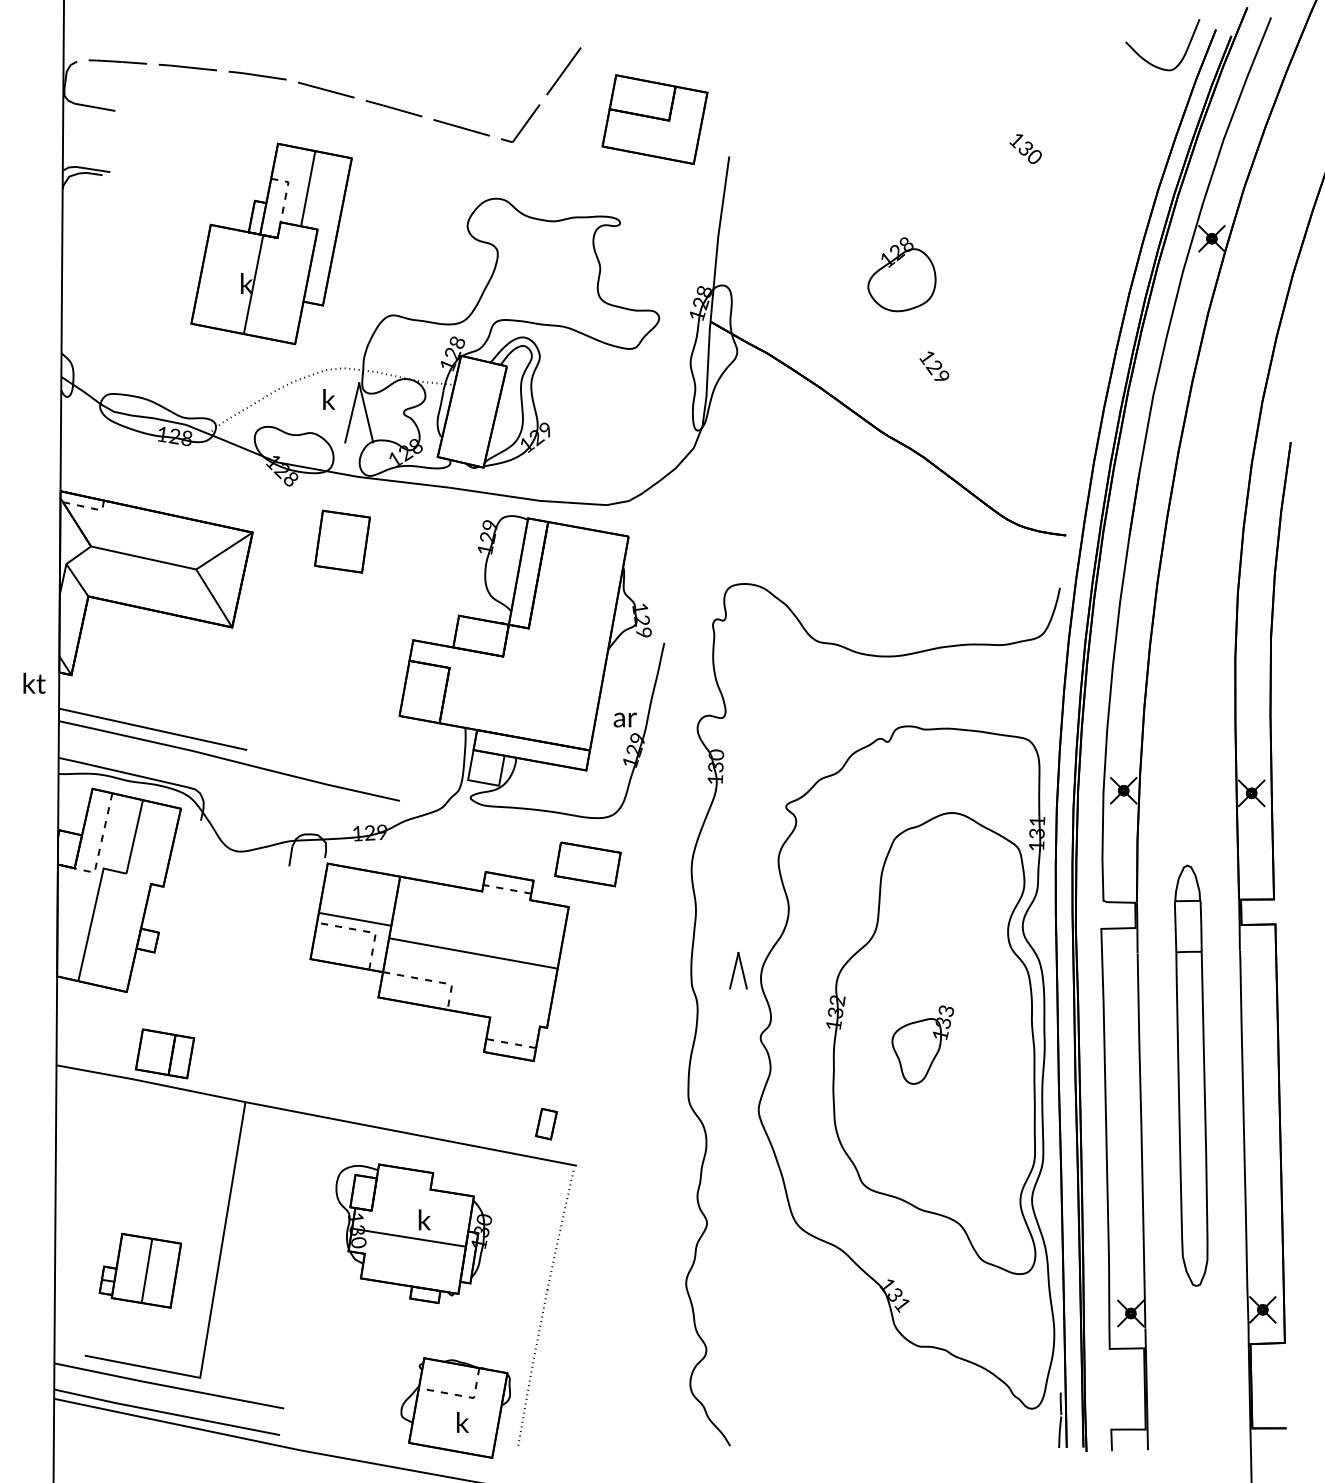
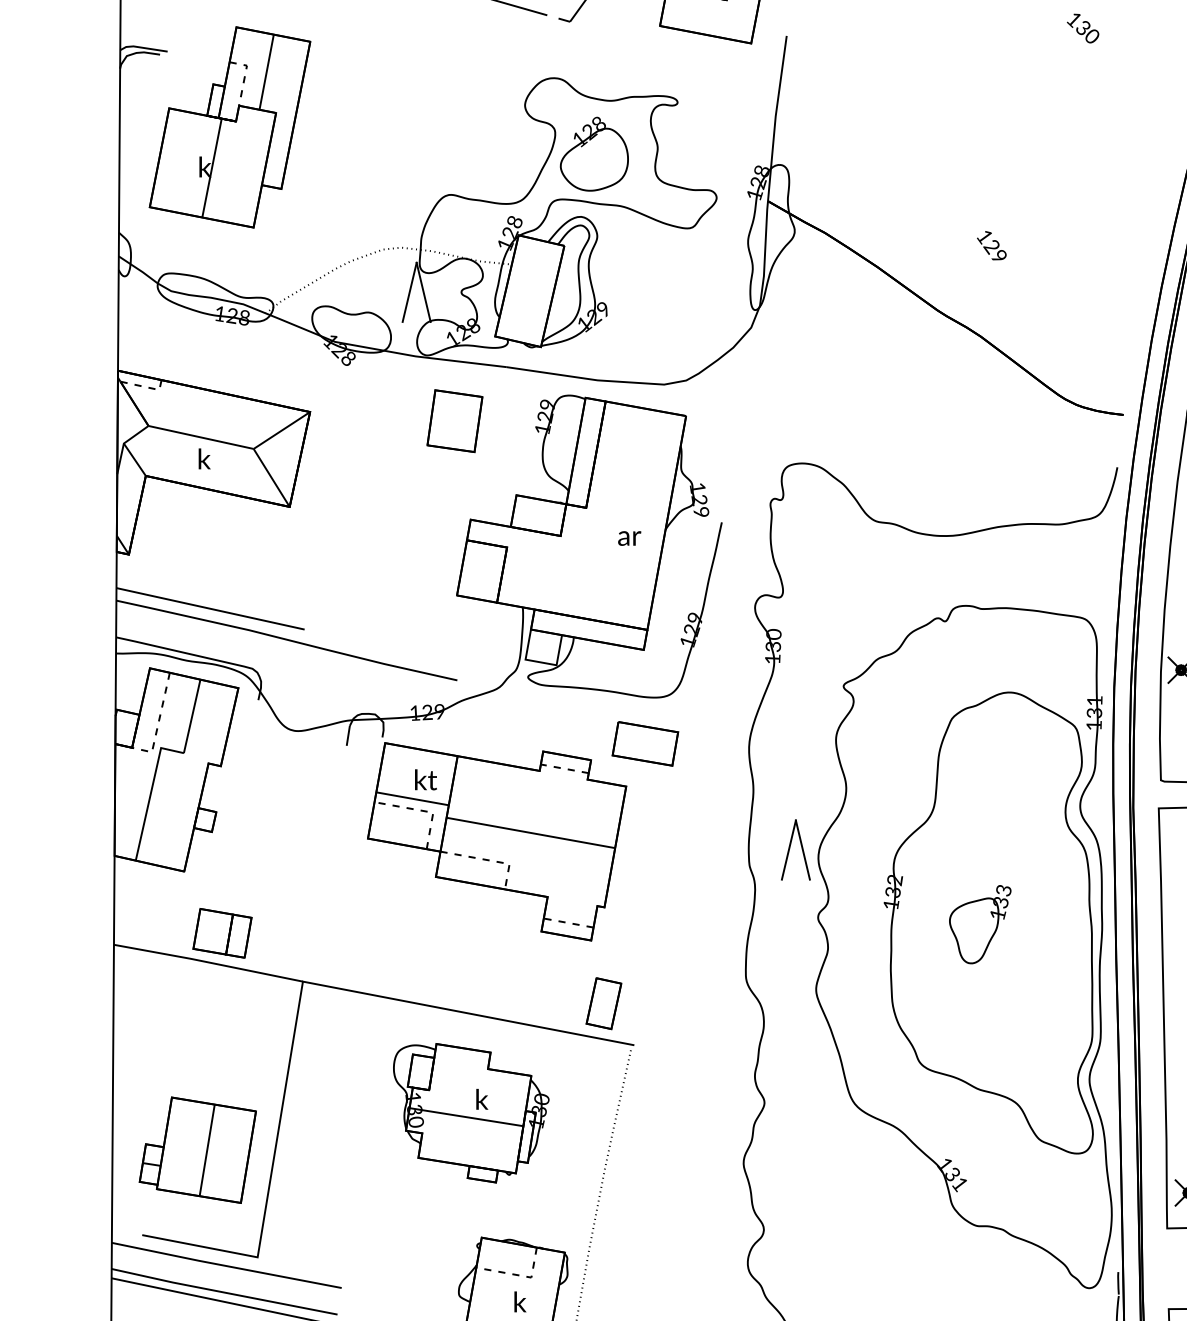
part: (271, 243) -> (229, 126), moved
part: (901, 274) -> (593, 153), moved
text: (329, 399) -> (204, 458), moved
part: (342, 541) -> (454, 420), moved
text: (34, 682) -> (425, 778), moved
text: (624, 719) -> (628, 537), moved
part: (738, 970) -> (795, 849), size x1.67
part: (546, 1123) -> (603, 1002), size x1.67
part: (140, 1270) -> (197, 1149), size x1.43

